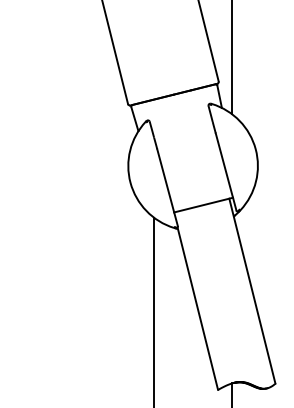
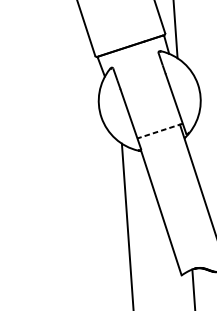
line: (203, 205) -> (160, 131), solid -> dashed

